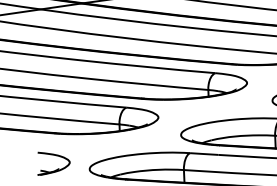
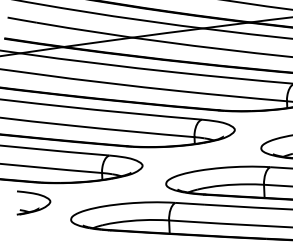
part: (56, 169) -> (36, 208), moved

